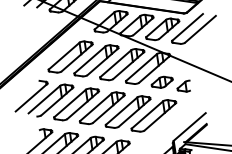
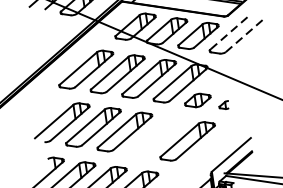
line: (187, 27) -> (228, 33), solid -> dashed
line: (200, 28) -> (244, 34), solid -> dashed
part: (183, 85) -> (223, 104), size x0.6
part: (31, 95) -> (38, 116), removed
part: (127, 111) -> (155, 136), removed

